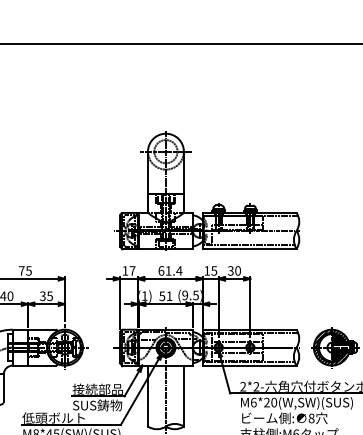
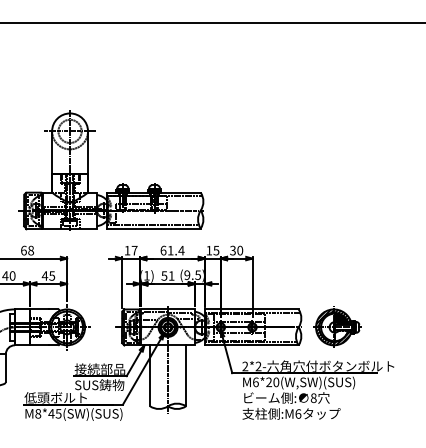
part: (214, 204) -> (118, 184), moved
text: (25, 270) -> (27, 250), 75 -> 68
text: (42, 295) -> (44, 275), 35 -> 45
hatch: (339, 355) -> (341, 335), removed

